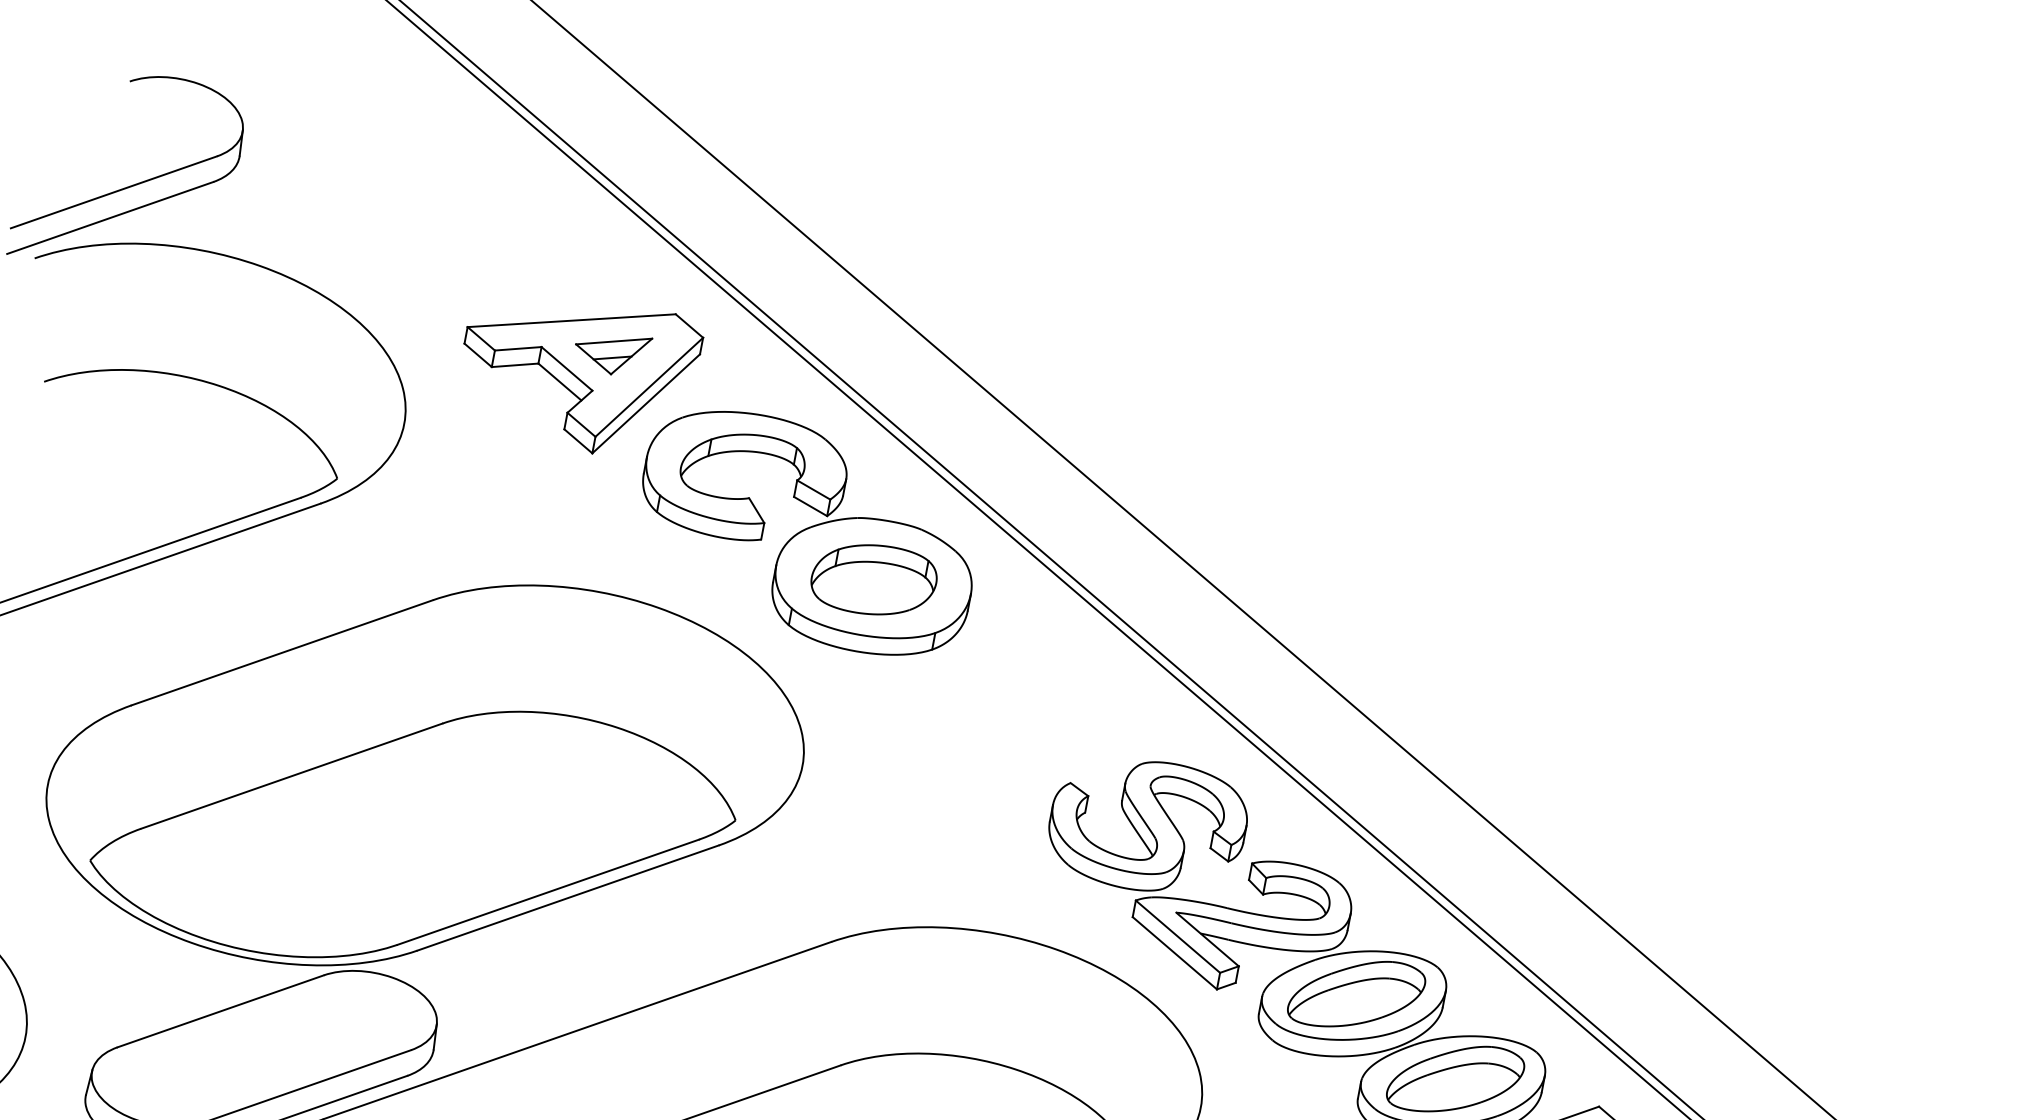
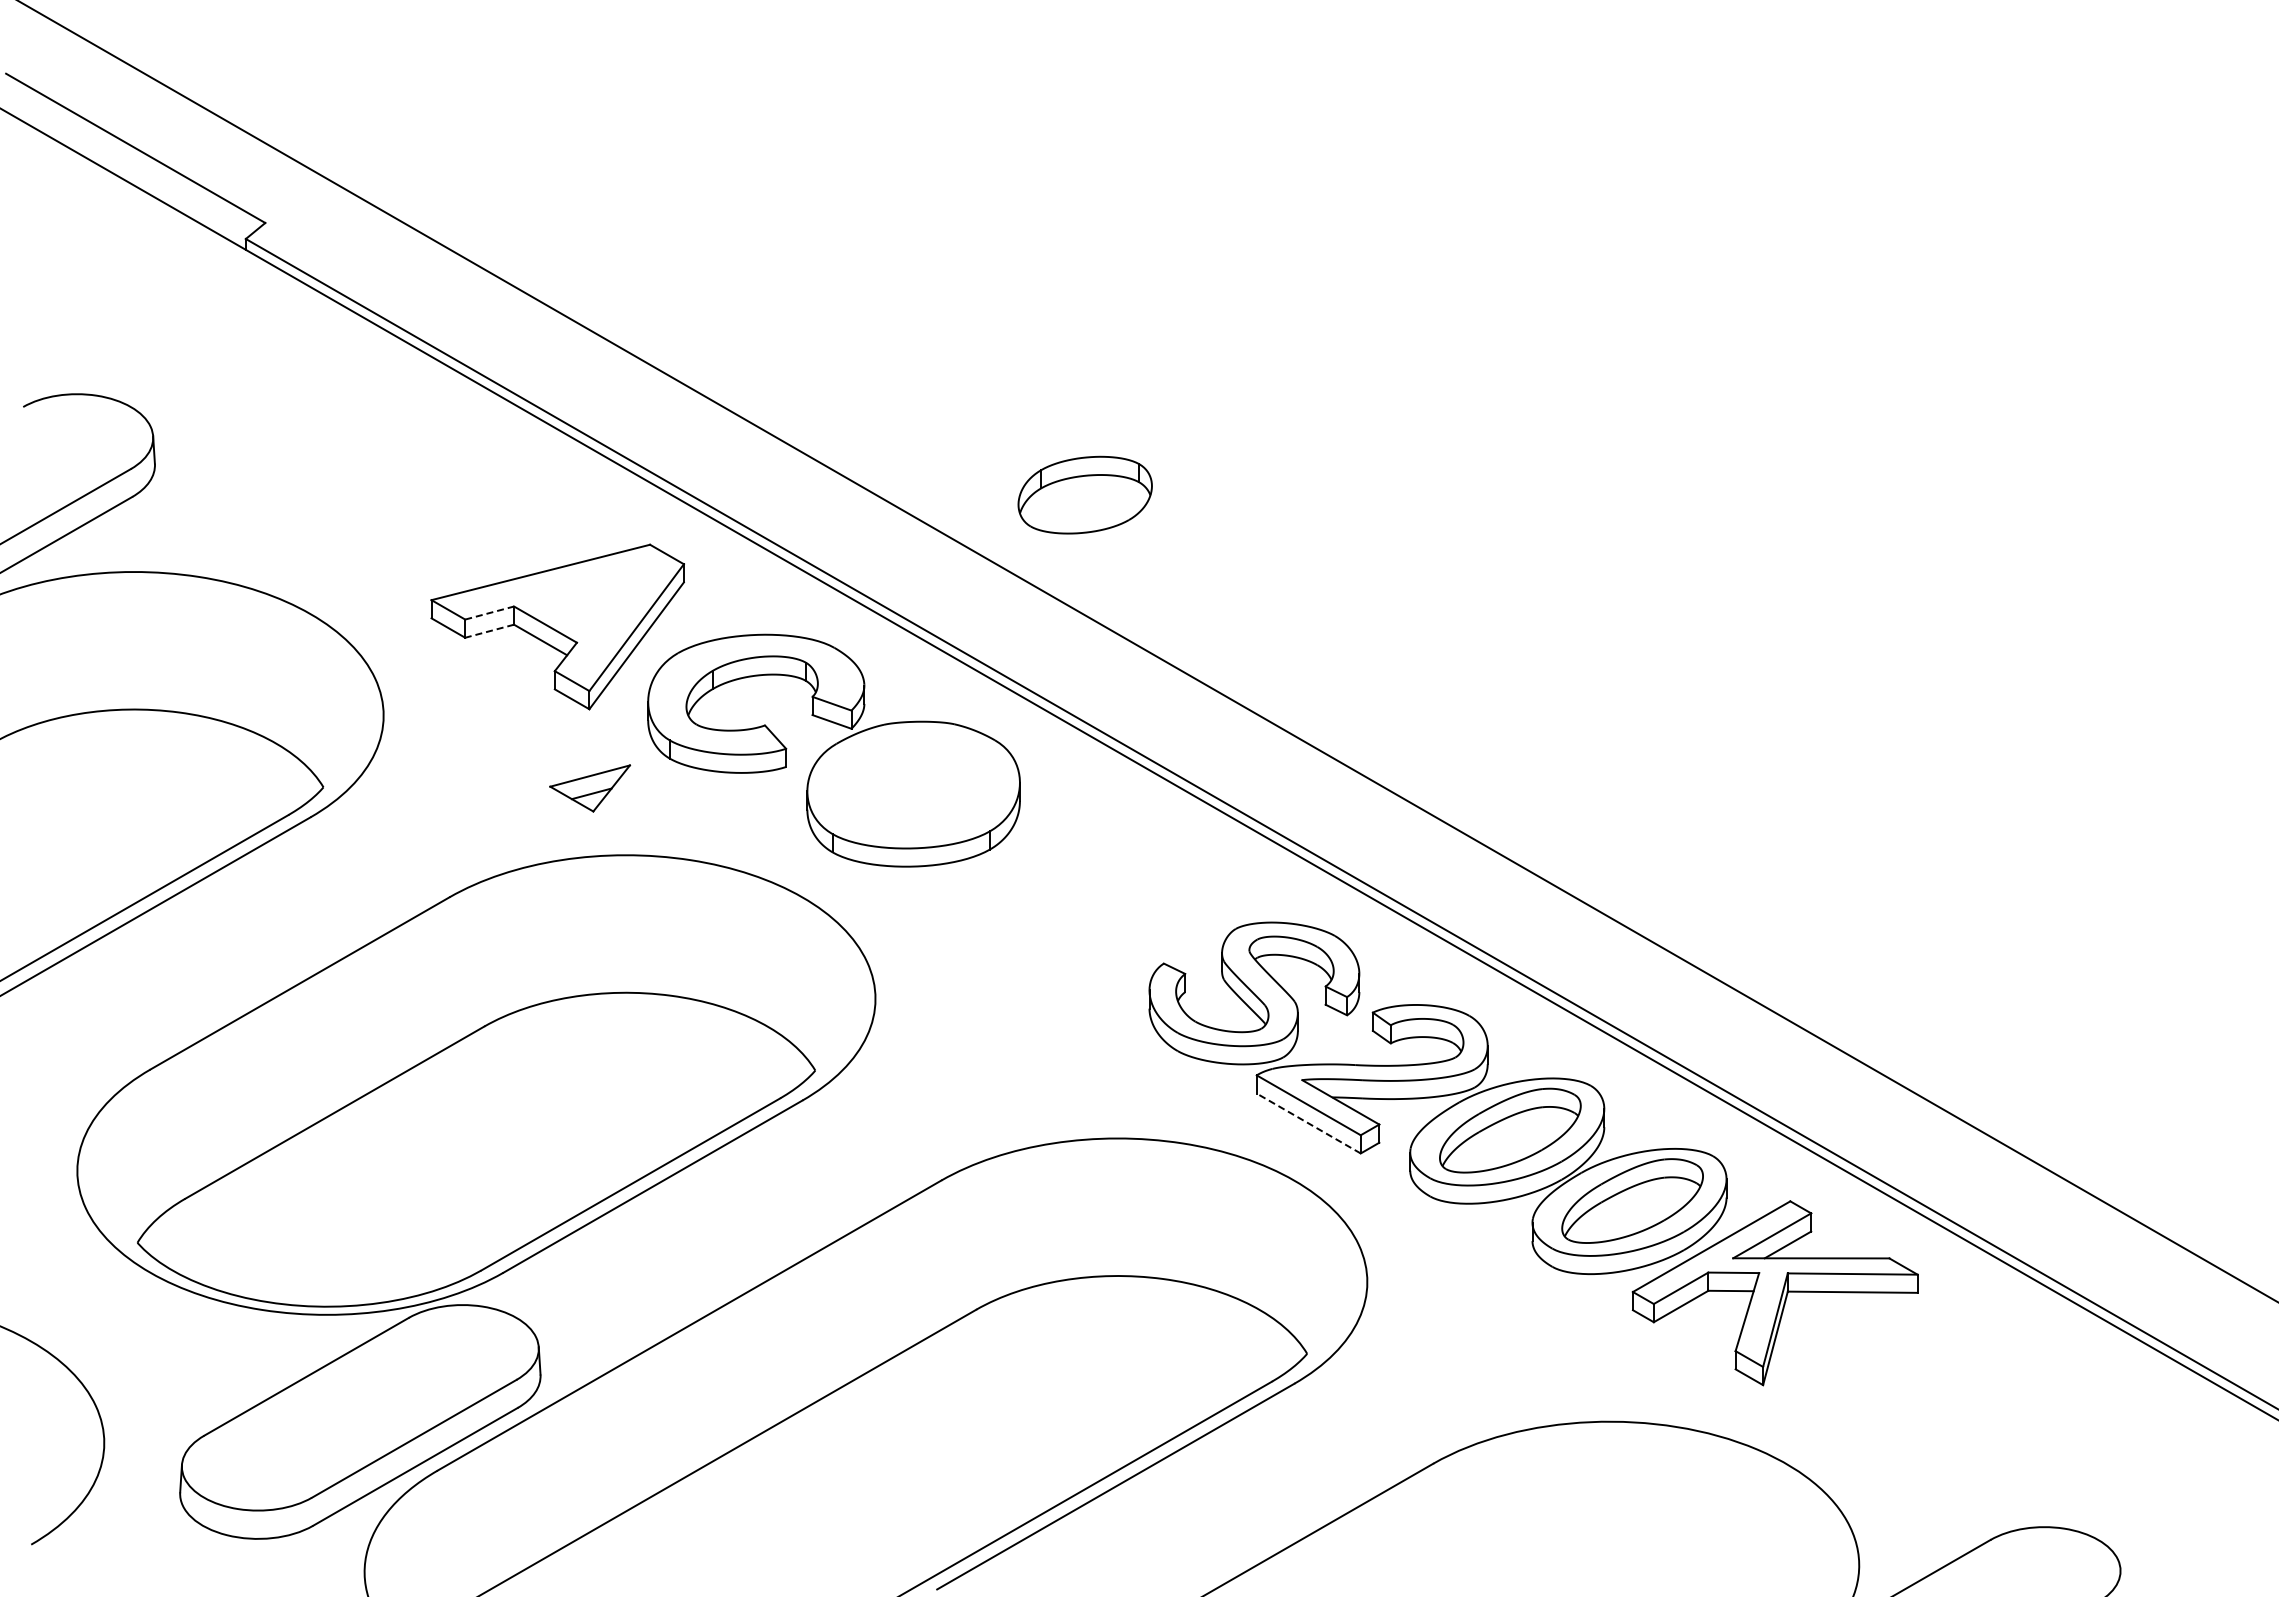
line: (519, 348) -> (490, 612), solid -> dashed
part: (612, 352) -> (590, 788), moved
line: (514, 365) -> (489, 631), solid -> dashed
part: (873, 579) -> (1084, 494), moved
line: (1174, 953) -> (1308, 1123), solid -> dashed

